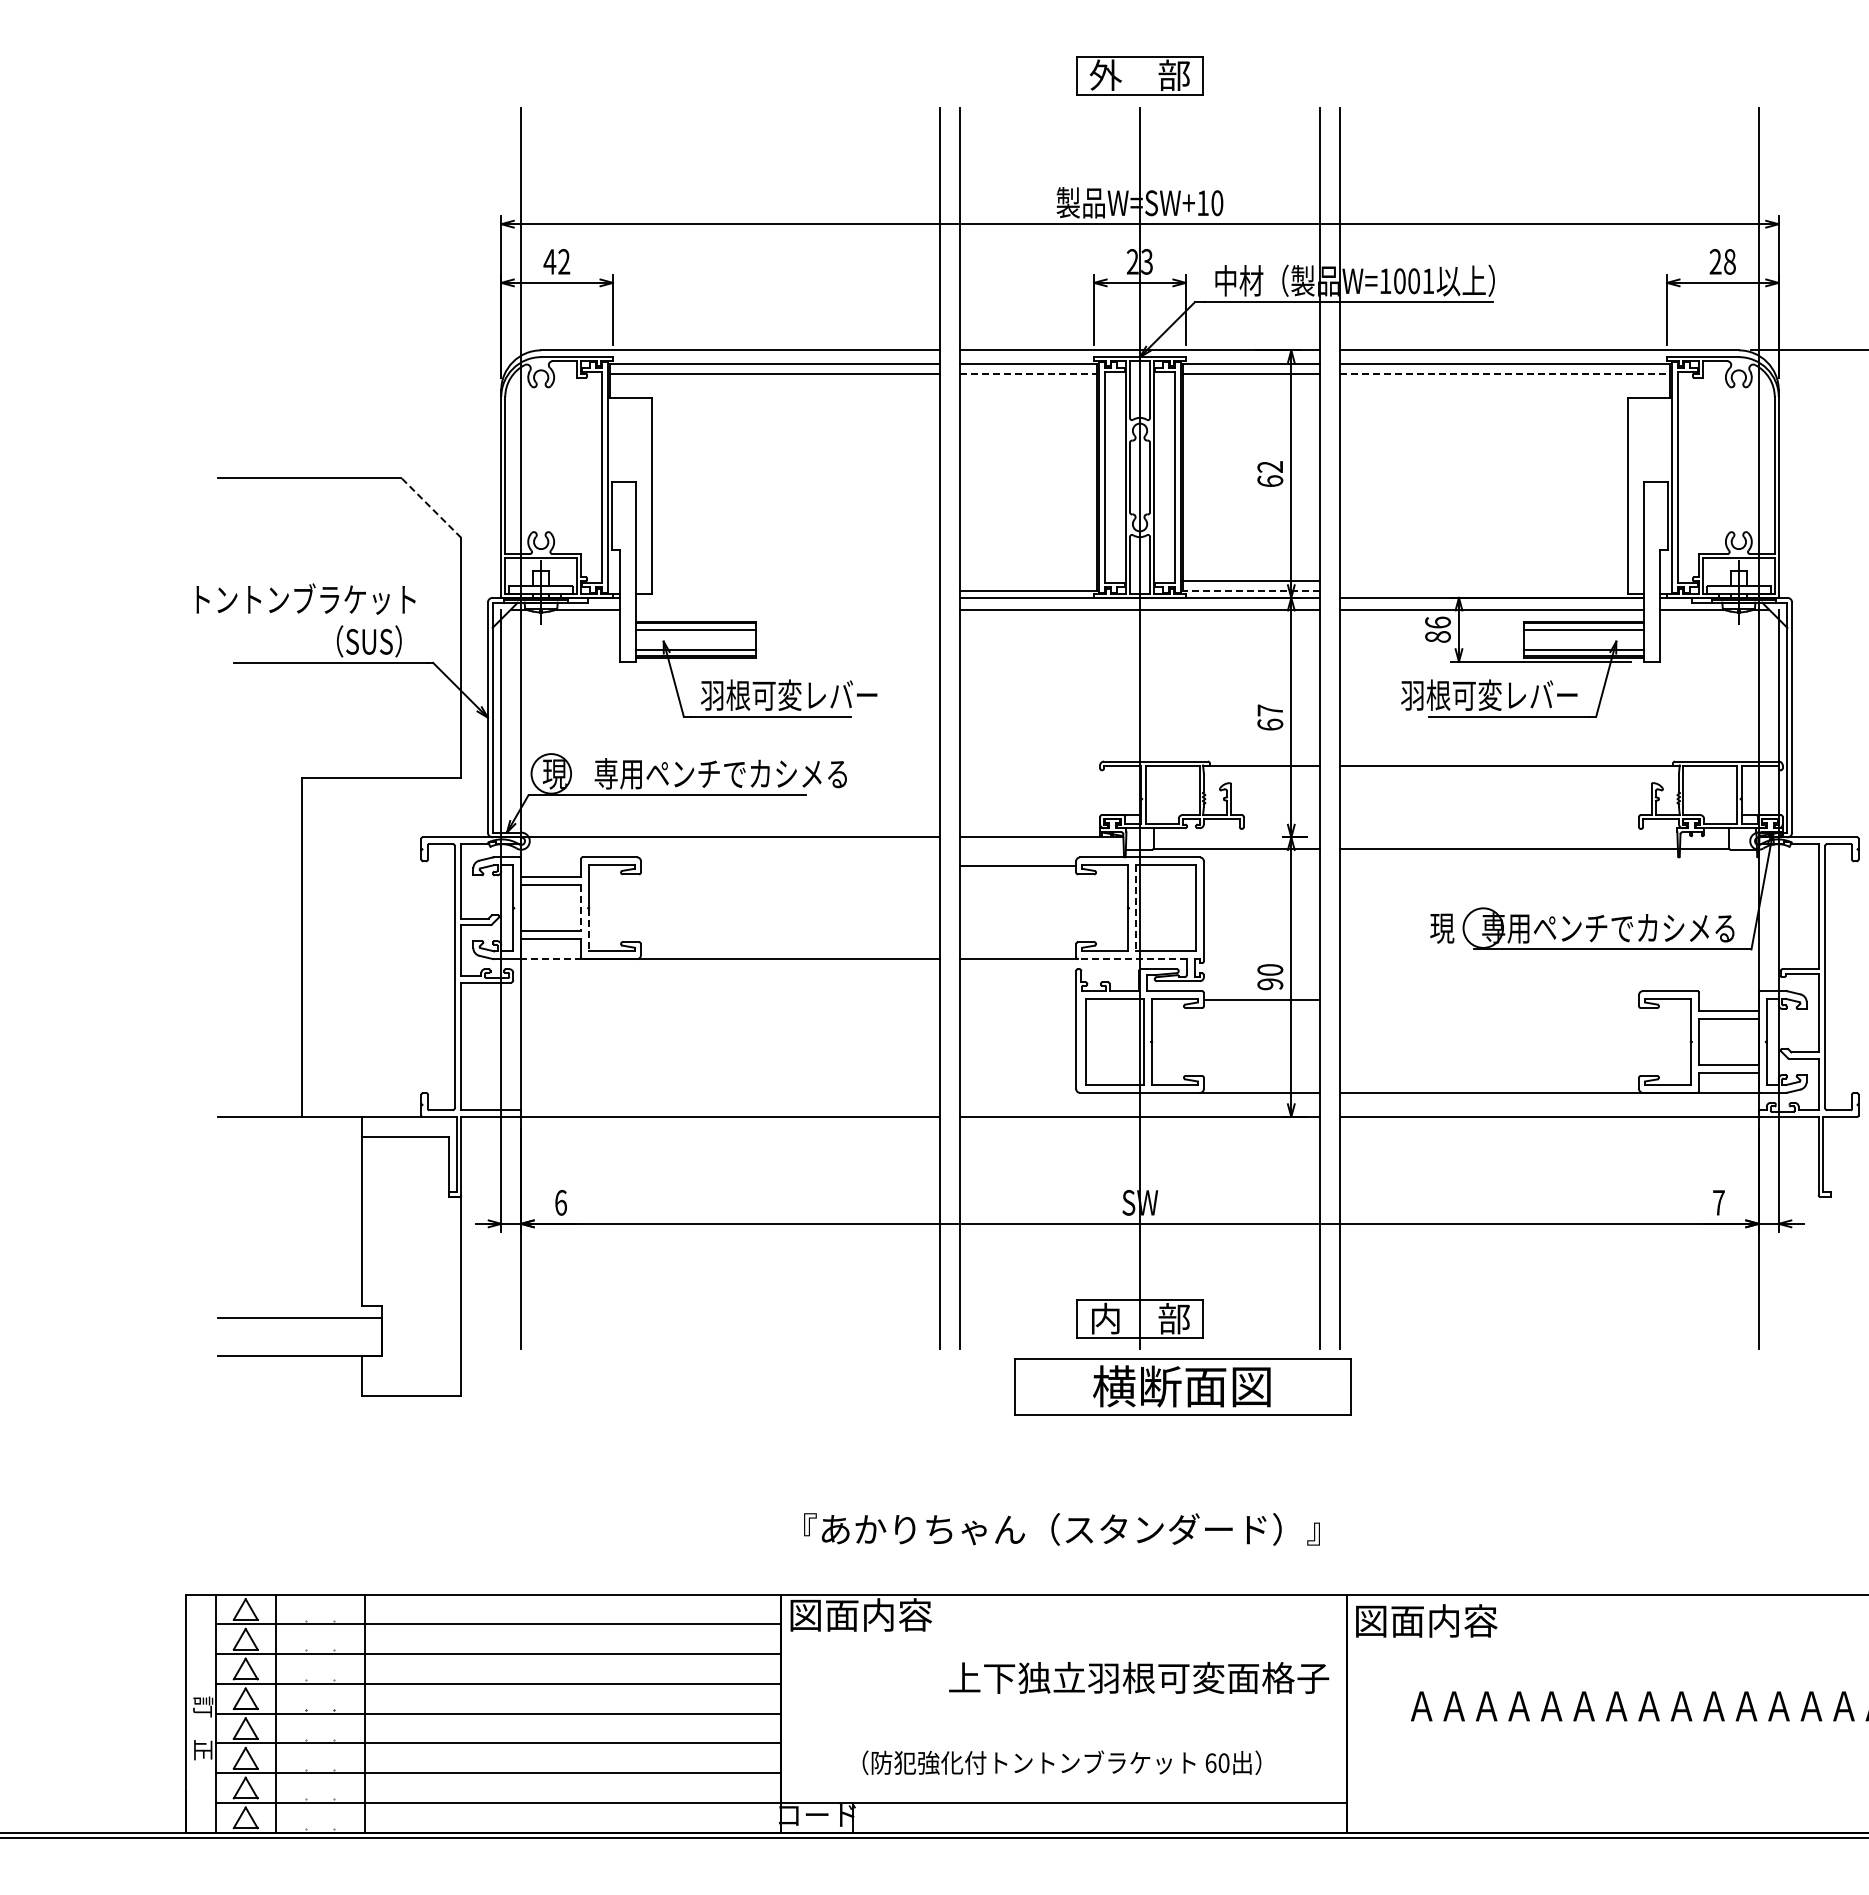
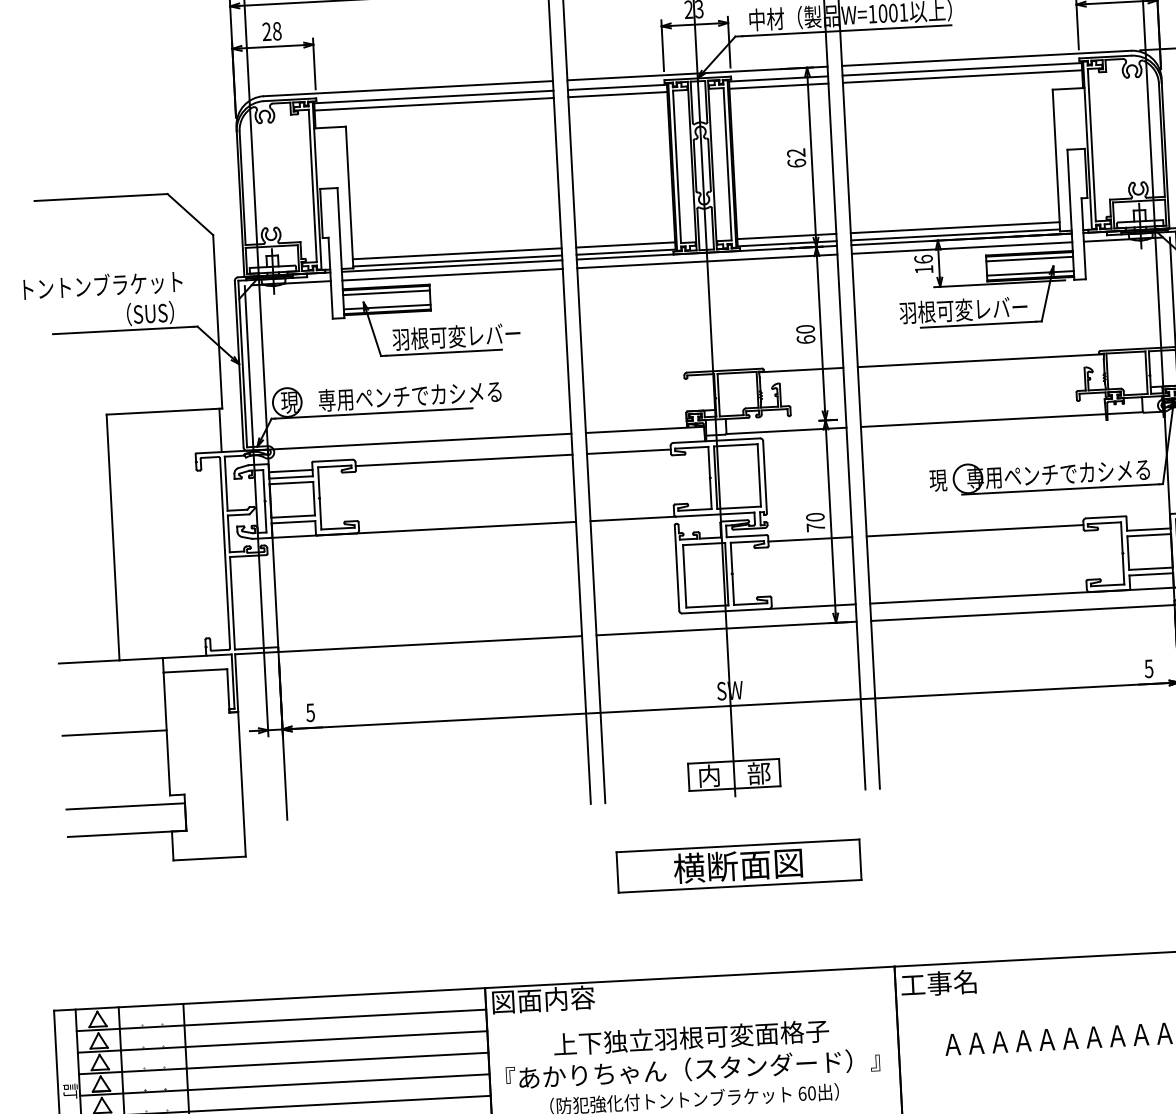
text: (556, 261) -> (271, 31), 42 -> 28
line: (1029, 373) -> (618, 94), dashed -> solid
line: (1505, 373) -> (963, 76), dashed -> solid
line: (431, 507) -> (190, 214), dashed -> solid
line: (795, 581) -> (456, 253), added
line: (1028, 581) -> (625, 245), added
line: (1483, 581) -> (954, 227), added
line: (795, 591) -> (457, 261), added
line: (1250, 591) -> (786, 243), dashed -> solid
line: (1483, 591) -> (955, 235), added
line: (788, 597) -> (452, 265), added
line: (788, 609) -> (452, 274), added
text: (1437, 636) -> (923, 269), 86 -> 16
text: (1270, 710) -> (805, 329), 67 -> 60
line: (457, 807) -> (220, 430), added
line: (790, 866) -> (464, 460), added
line: (551, 868) -> (291, 471), added
line: (581, 908) -> (314, 498), dashed -> solid
line: (1135, 908) -> (715, 477), dashed -> solid
line: (589, 930) -> (320, 514), dashed -> solid
line: (551, 959) -> (294, 536), dashed -> solid
line: (1131, 959) -> (714, 514), dashed -> solid
text: (1270, 984) -> (816, 527), 90 -> 70
line: (1489, 1000) -> (975, 531), added
text: (560, 1202) -> (310, 712), 6 -> 5
text: (1718, 1202) -> (1148, 668), 7 -> 5
line: (289, 1216) -> (114, 732), added
part: (1182, 1386) -> (738, 865), moved
text: (1061, 1529) -> (692, 1069), moved
text: (1425, 1620) -> (952, 982), 図面内容 -> 工事名
text: (1139, 1677) -> (691, 1037), moved

